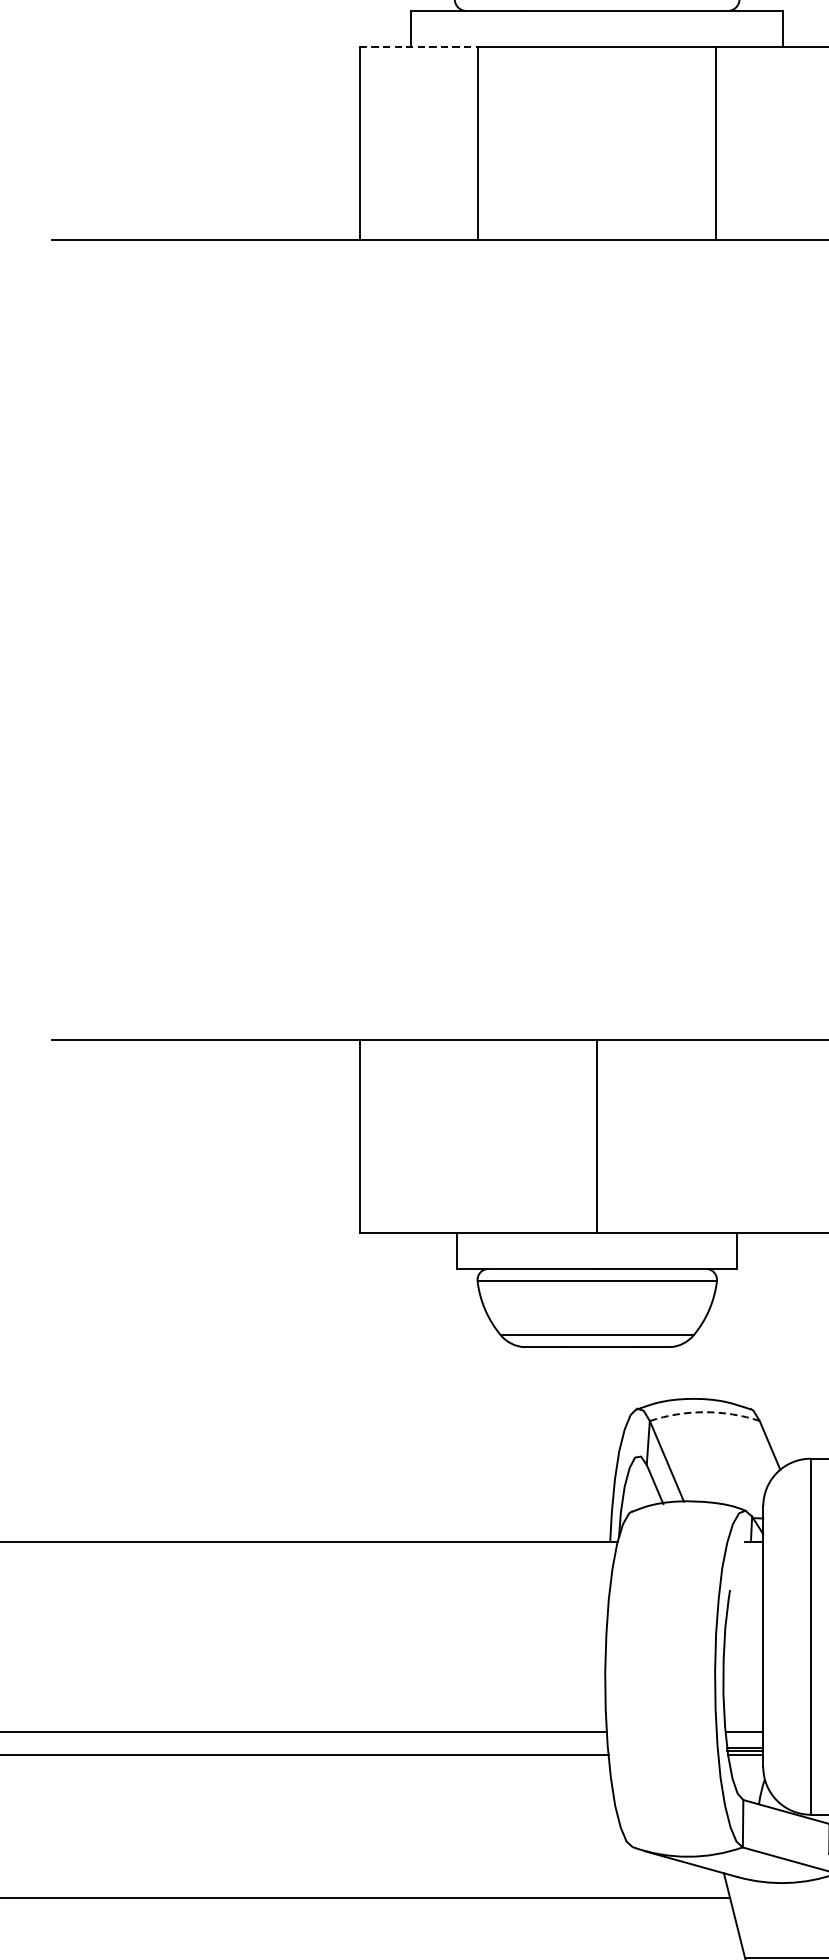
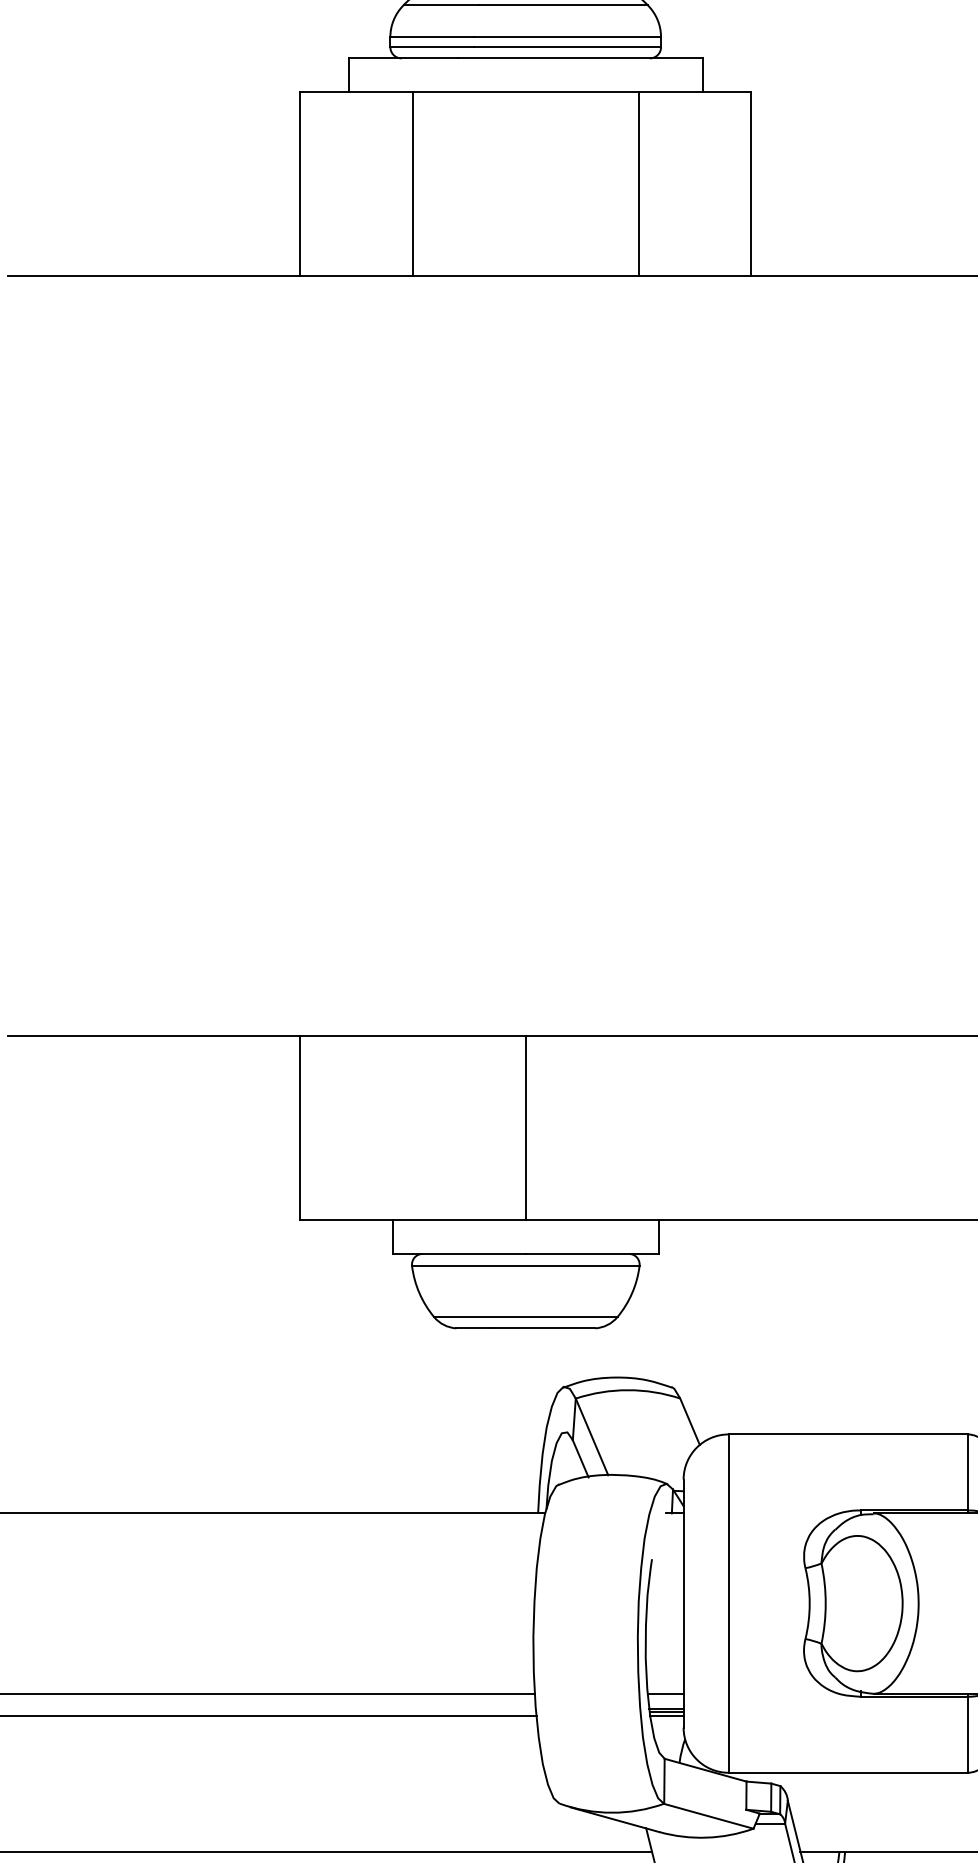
line: (420, 46) -> (357, 92), dashed -> solid
arc: (705, 1412) -> (628, 1390), dashed -> solid

